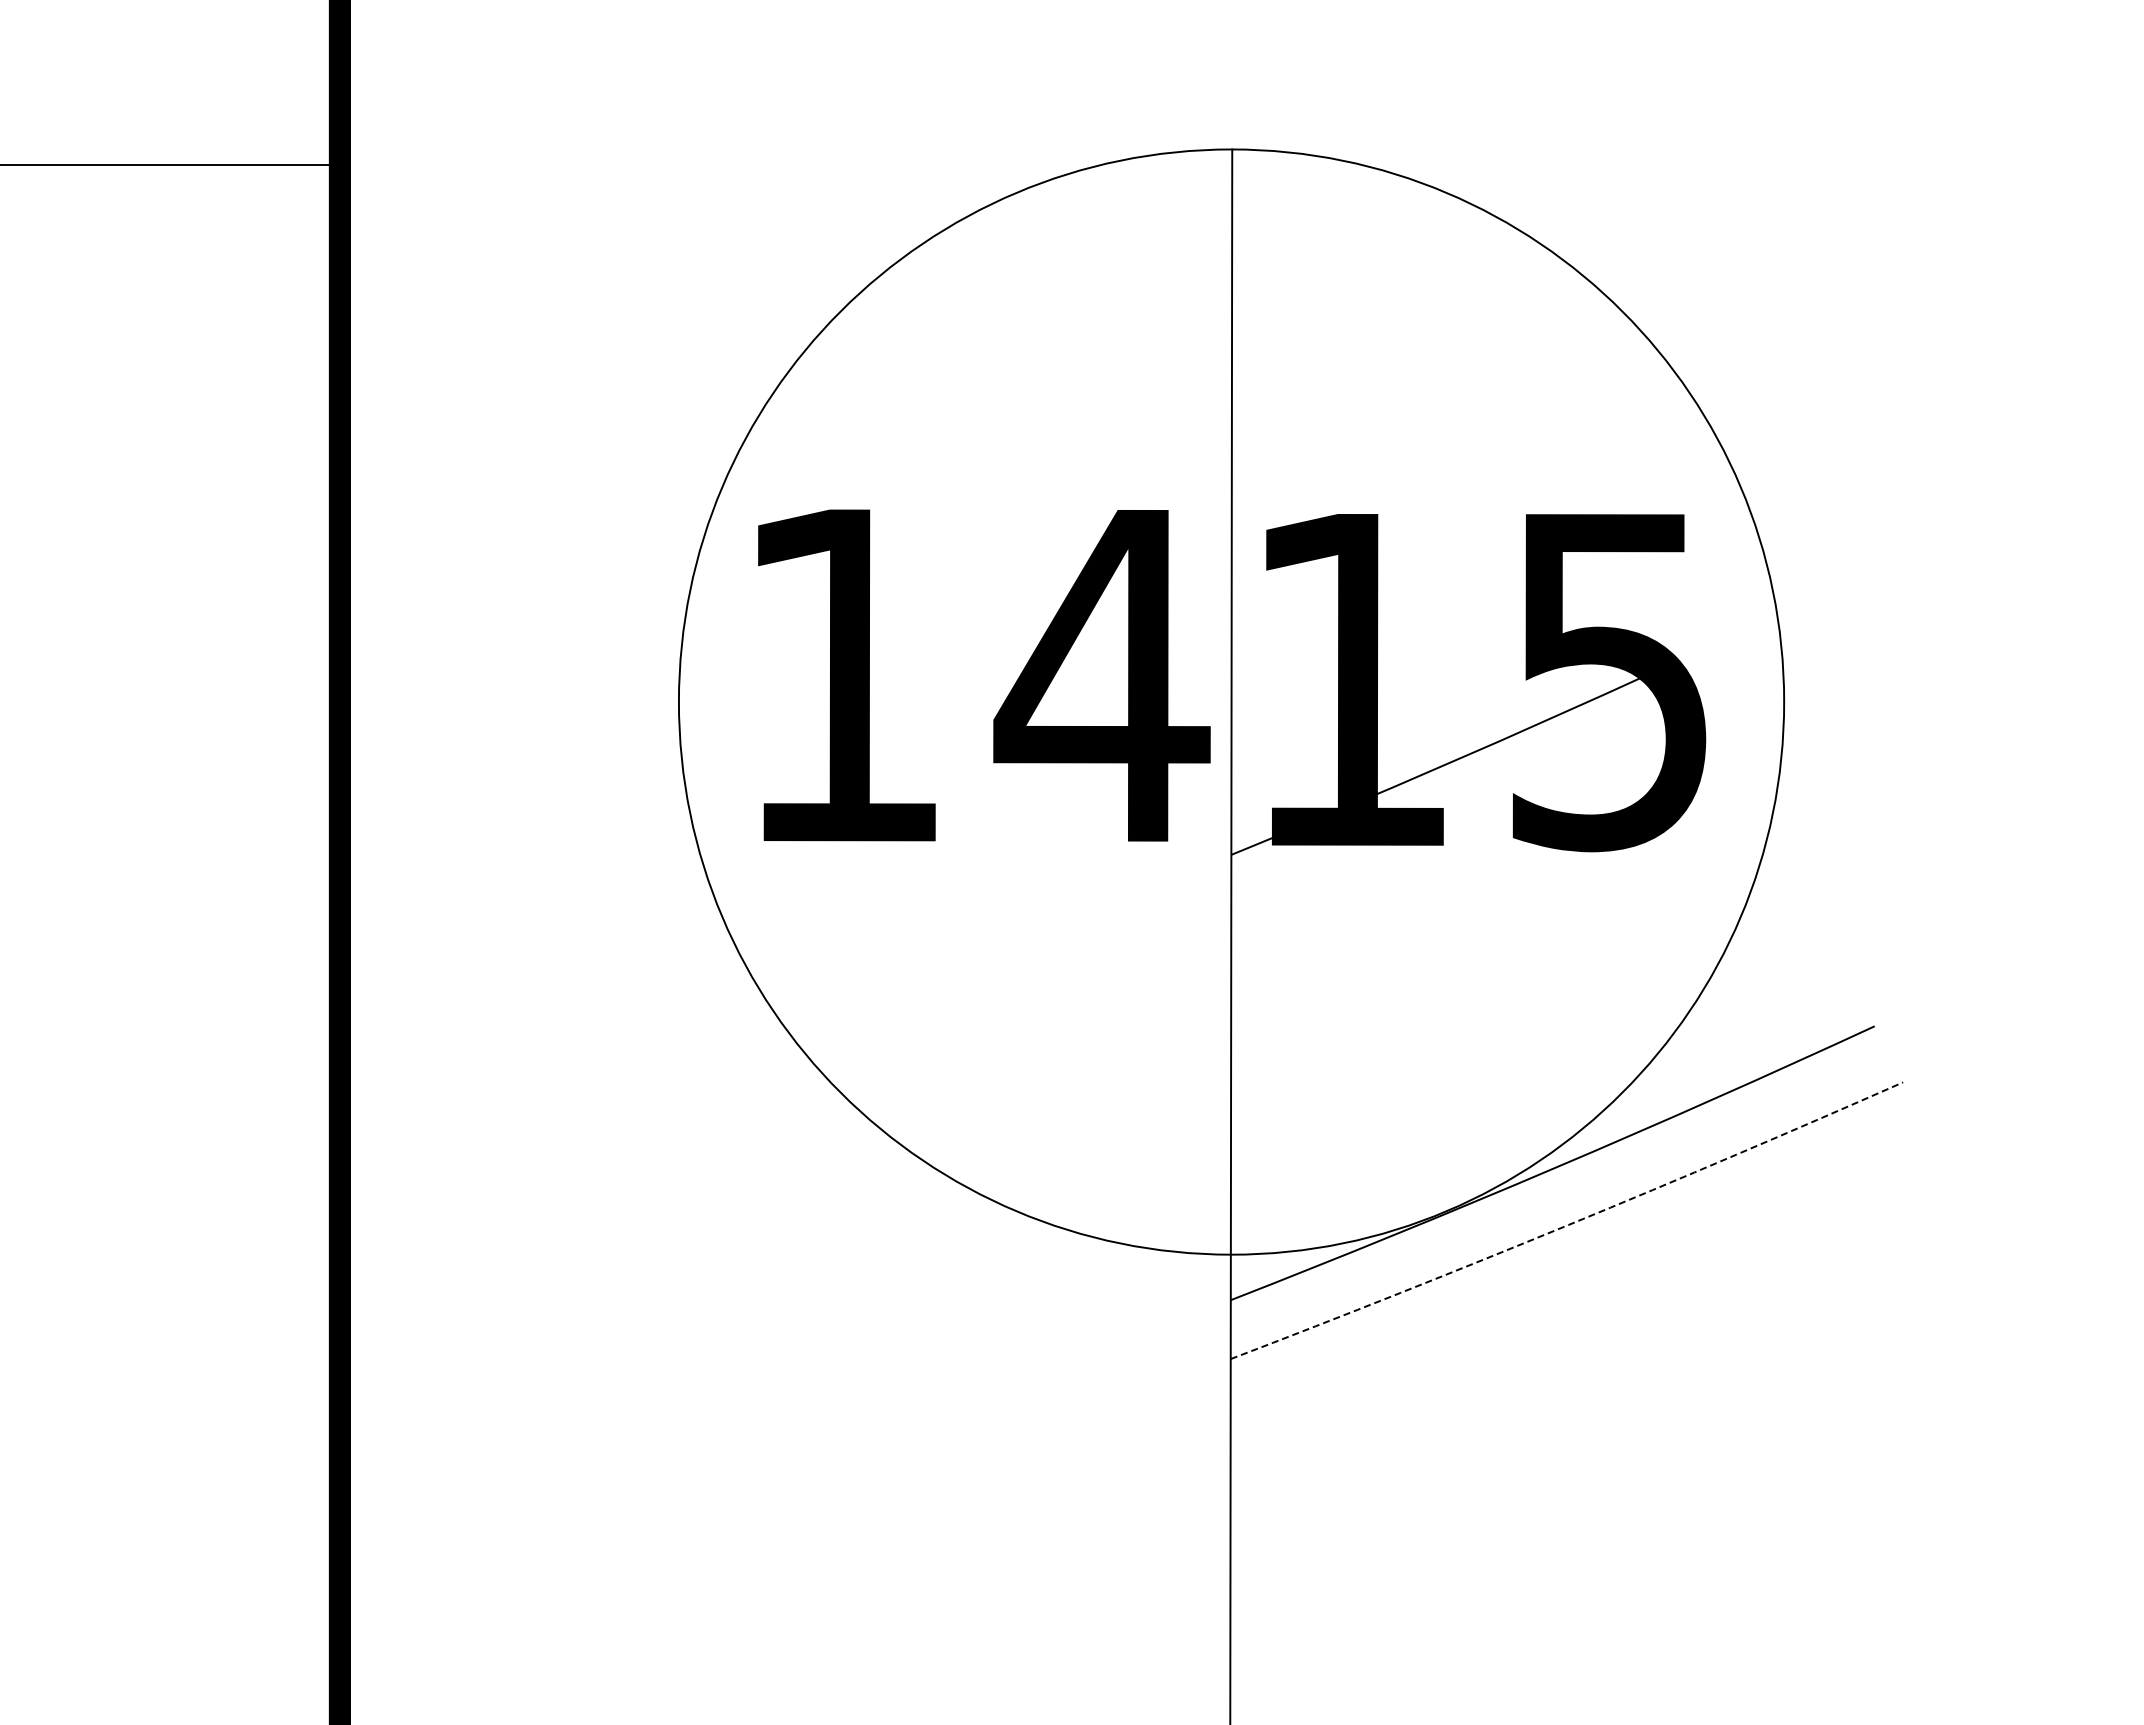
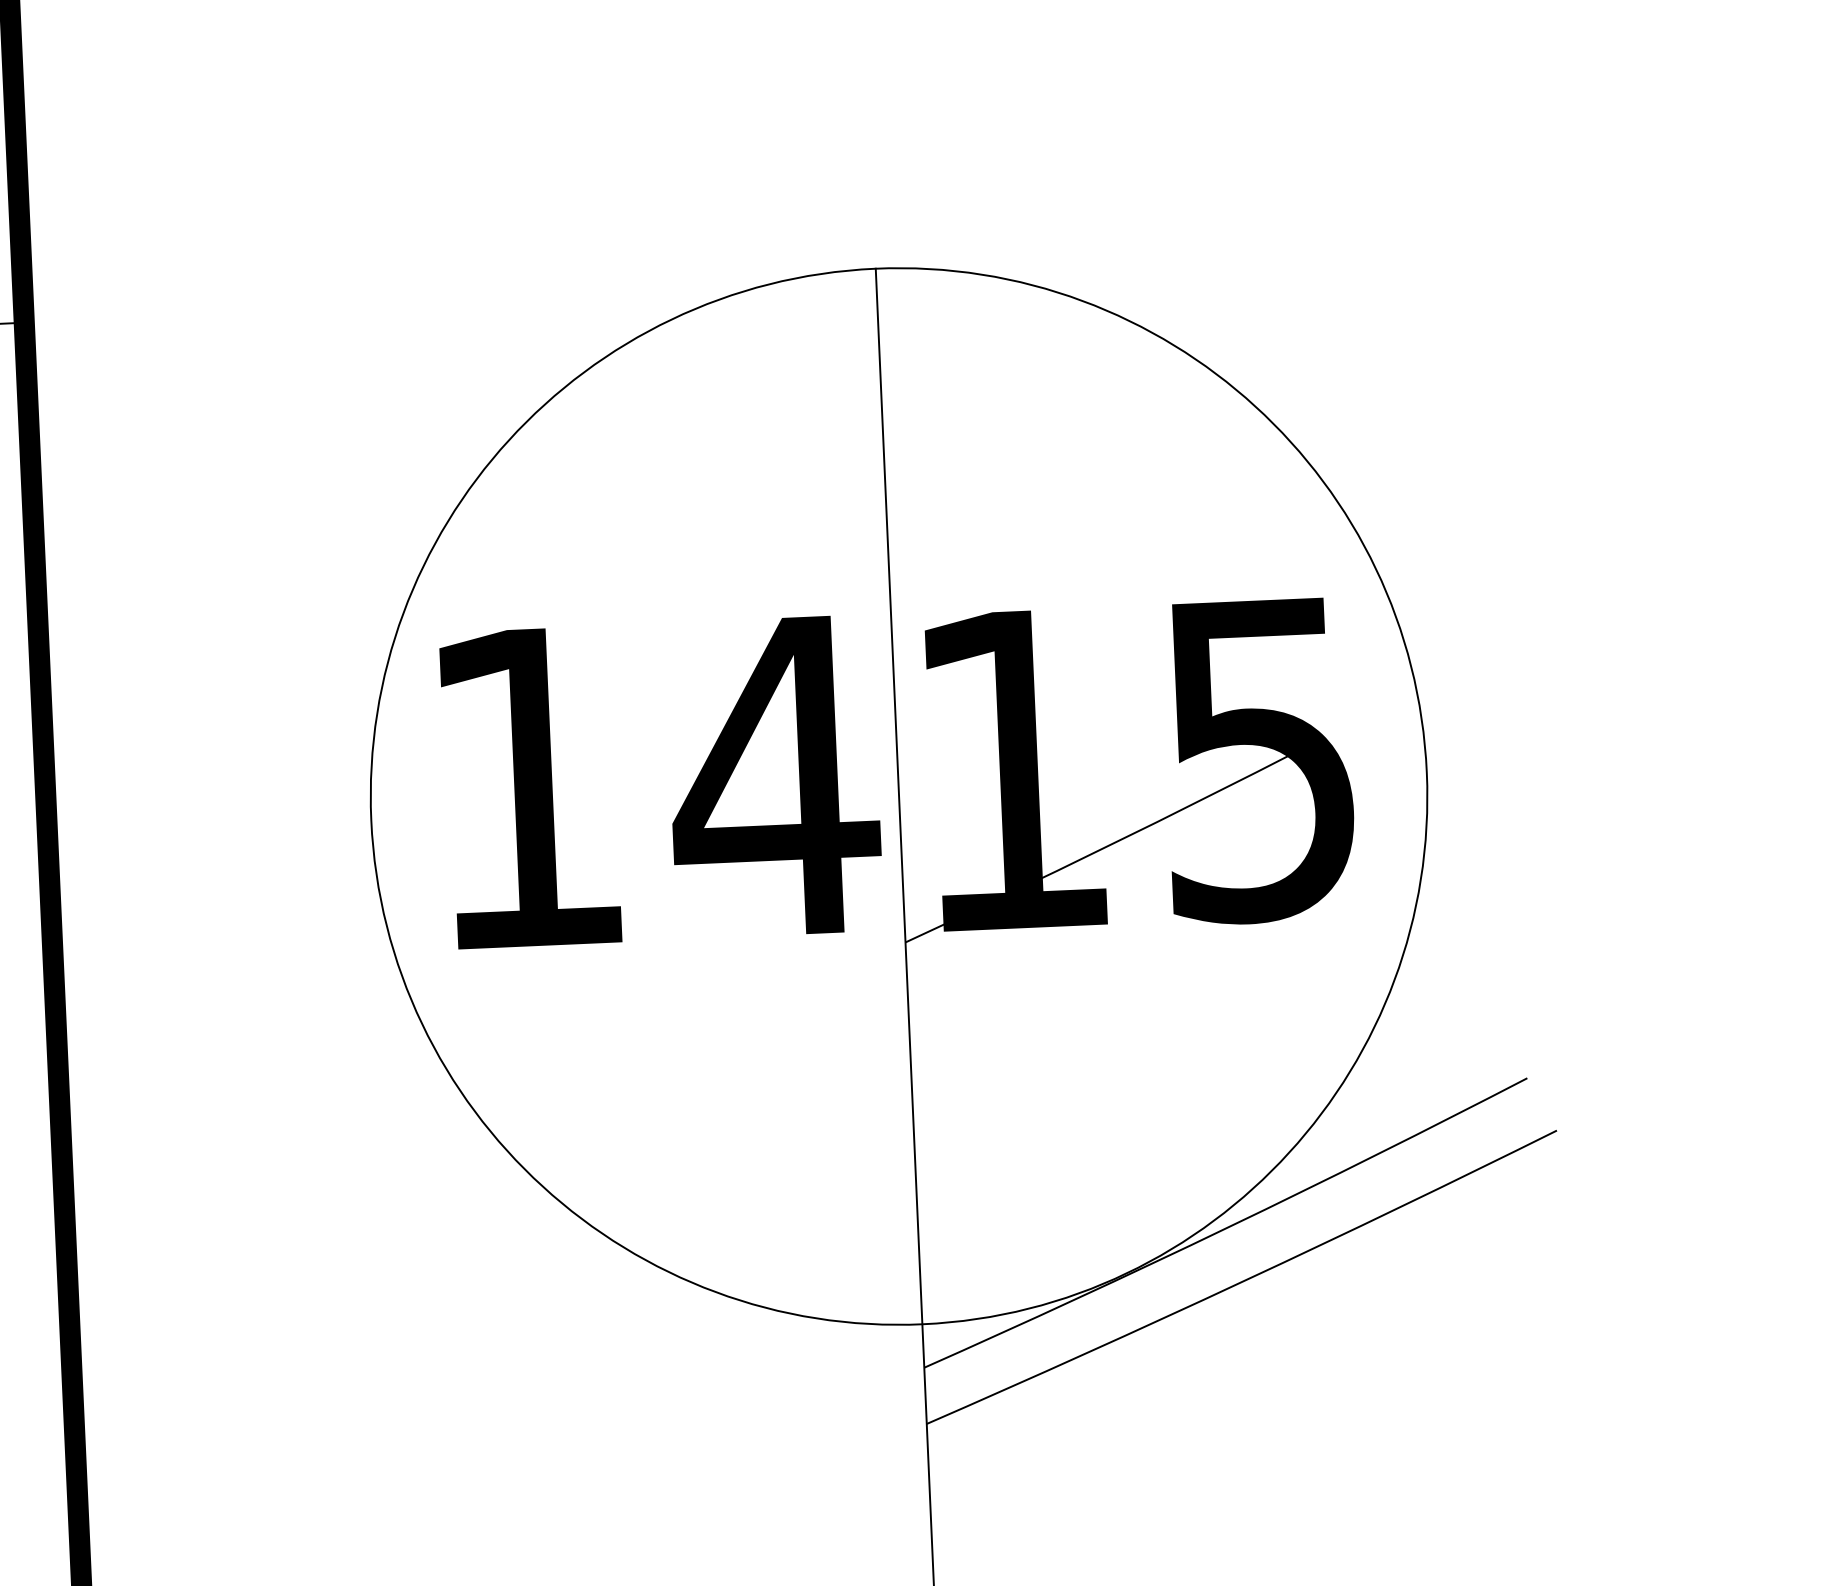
arc: (1568, 1224) -> (1243, 1280), dashed -> solid

